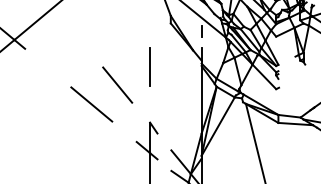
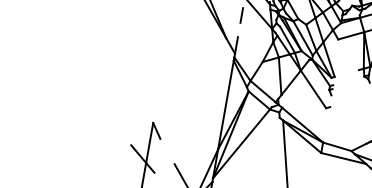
line: (150, 66) -> (166, 49), removed
line: (117, 84) -> (119, 65), removed
line: (91, 104) -> (80, 85), removed

